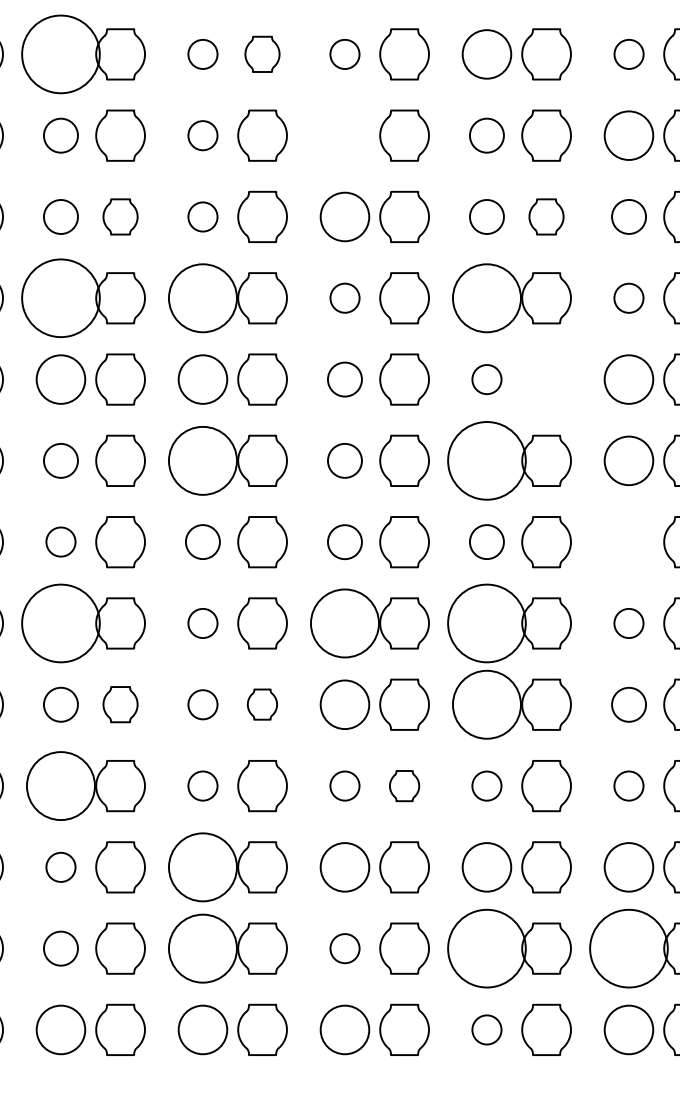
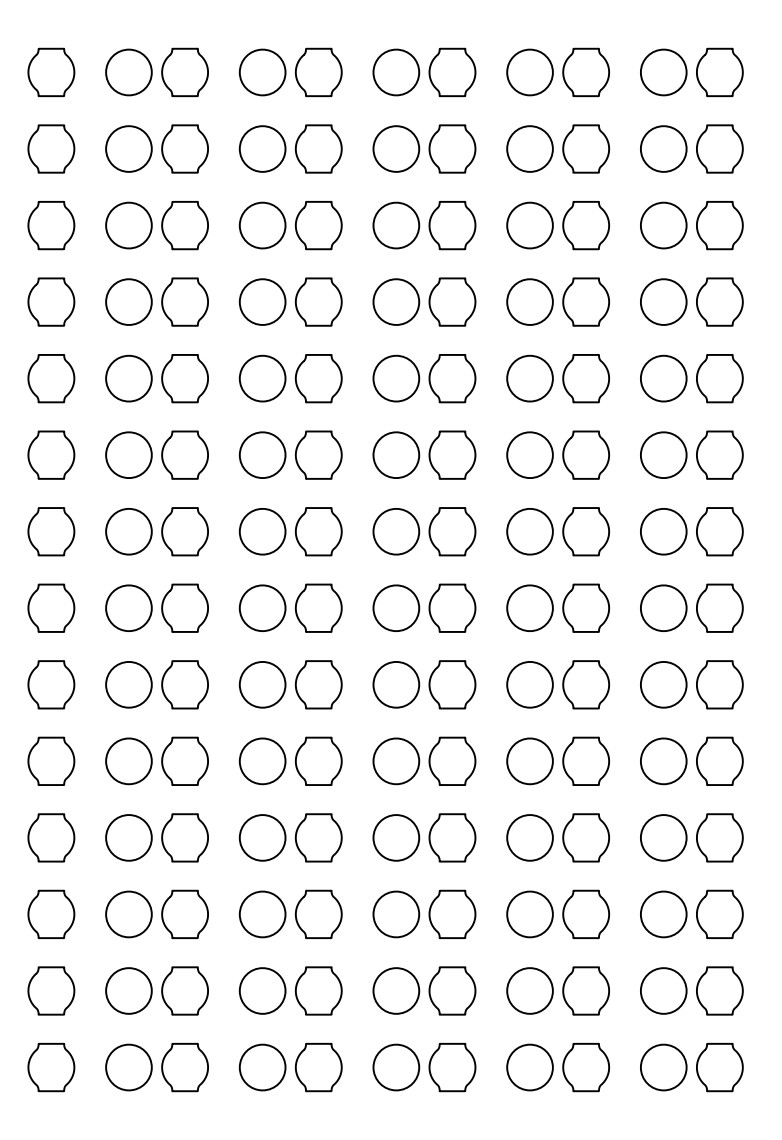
circle: (60, 53) -> (128, 148), size x0.62
circle: (202, 53) -> (262, 148), size x1.67
part: (262, 53) -> (318, 148), size x1.43
circle: (345, 53) -> (396, 148), size x1.67
circle: (628, 53) -> (663, 148), size x1.67
circle: (60, 135) -> (128, 225), size x1.43
circle: (202, 135) -> (262, 225), size x1.67
circle: (345, 135) -> (396, 225), added
circle: (486, 135) -> (529, 225), size x1.43
circle: (60, 216) -> (128, 301), size x1.43
part: (119, 216) -> (184, 301), size x1.43
circle: (202, 216) -> (262, 301), size x1.67
circle: (486, 216) -> (529, 301), size x1.43
part: (545, 216) -> (585, 301), size x1.43
circle: (628, 216) -> (663, 301), size x1.43
circle: (60, 298) -> (128, 378), size x0.62
circle: (202, 298) -> (262, 378), size x0.71
circle: (345, 298) -> (396, 378), size x1.67
circle: (486, 298) -> (529, 378), size x0.71
circle: (628, 298) -> (663, 378), size x1.67
part: (545, 378) -> (585, 454), added
circle: (345, 379) -> (396, 455), size x1.43
circle: (486, 379) -> (529, 455), size x1.67
circle: (60, 460) -> (128, 531), size x1.43
circle: (202, 460) -> (262, 531), size x0.71
circle: (345, 460) -> (396, 531), size x1.43
circle: (486, 460) -> (529, 531), size x0.62
circle: (60, 541) -> (128, 607), size x1.67
circle: (202, 541) -> (262, 607), size x1.43
circle: (486, 541) -> (529, 607), size x1.43
circle: (628, 541) -> (663, 607), added
circle: (345, 542) -> (396, 608), size x1.43
circle: (60, 623) -> (128, 684), size x0.62
circle: (202, 623) -> (262, 684), size x1.67
circle: (345, 623) -> (396, 684), size x0.71
circle: (486, 623) -> (529, 684), size x0.62
circle: (628, 623) -> (663, 684), size x1.67
part: (119, 703) -> (184, 760), size x1.43
part: (262, 703) -> (318, 760), size x1.67
circle: (60, 704) -> (128, 761), size x1.43
circle: (202, 704) -> (262, 761), size x1.67
circle: (486, 704) -> (529, 761), size x0.71
circle: (628, 704) -> (663, 761), size x1.43
circle: (60, 785) -> (128, 837), size x0.71
circle: (202, 785) -> (262, 837), size x1.67
circle: (345, 785) -> (396, 837), size x1.67
part: (404, 785) -> (452, 837), size x1.67
circle: (486, 785) -> (529, 837), size x1.67
circle: (628, 785) -> (663, 837), size x1.67
circle: (60, 867) -> (128, 914), size x1.67
circle: (202, 867) -> (262, 914), size x0.71
circle: (60, 948) -> (128, 990), size x1.43
circle: (202, 948) -> (262, 990), size x0.71
circle: (345, 948) -> (396, 990), size x1.67
circle: (486, 948) -> (529, 990), size x0.62
circle: (628, 948) -> (663, 990), size x0.62
circle: (486, 1029) -> (529, 1067), size x1.67

